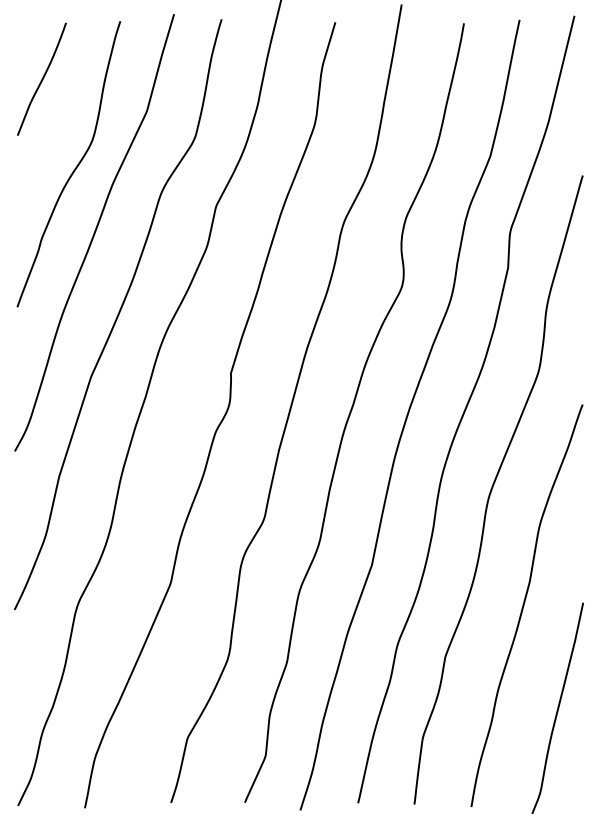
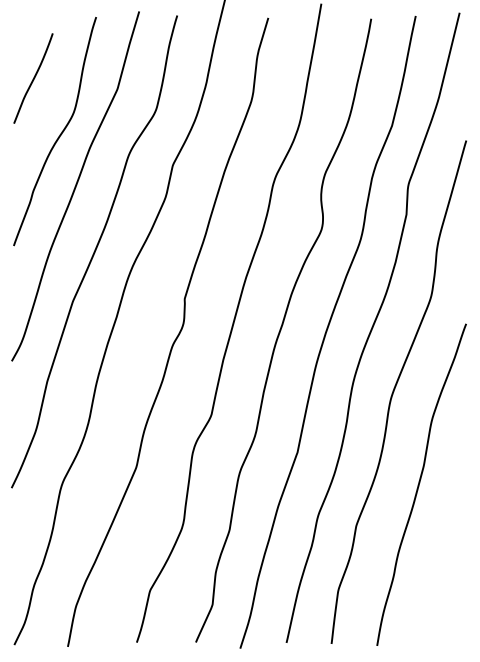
curve: (41, 79) -> (33, 78), moved
curve: (558, 707) -> (446, 566), removed

